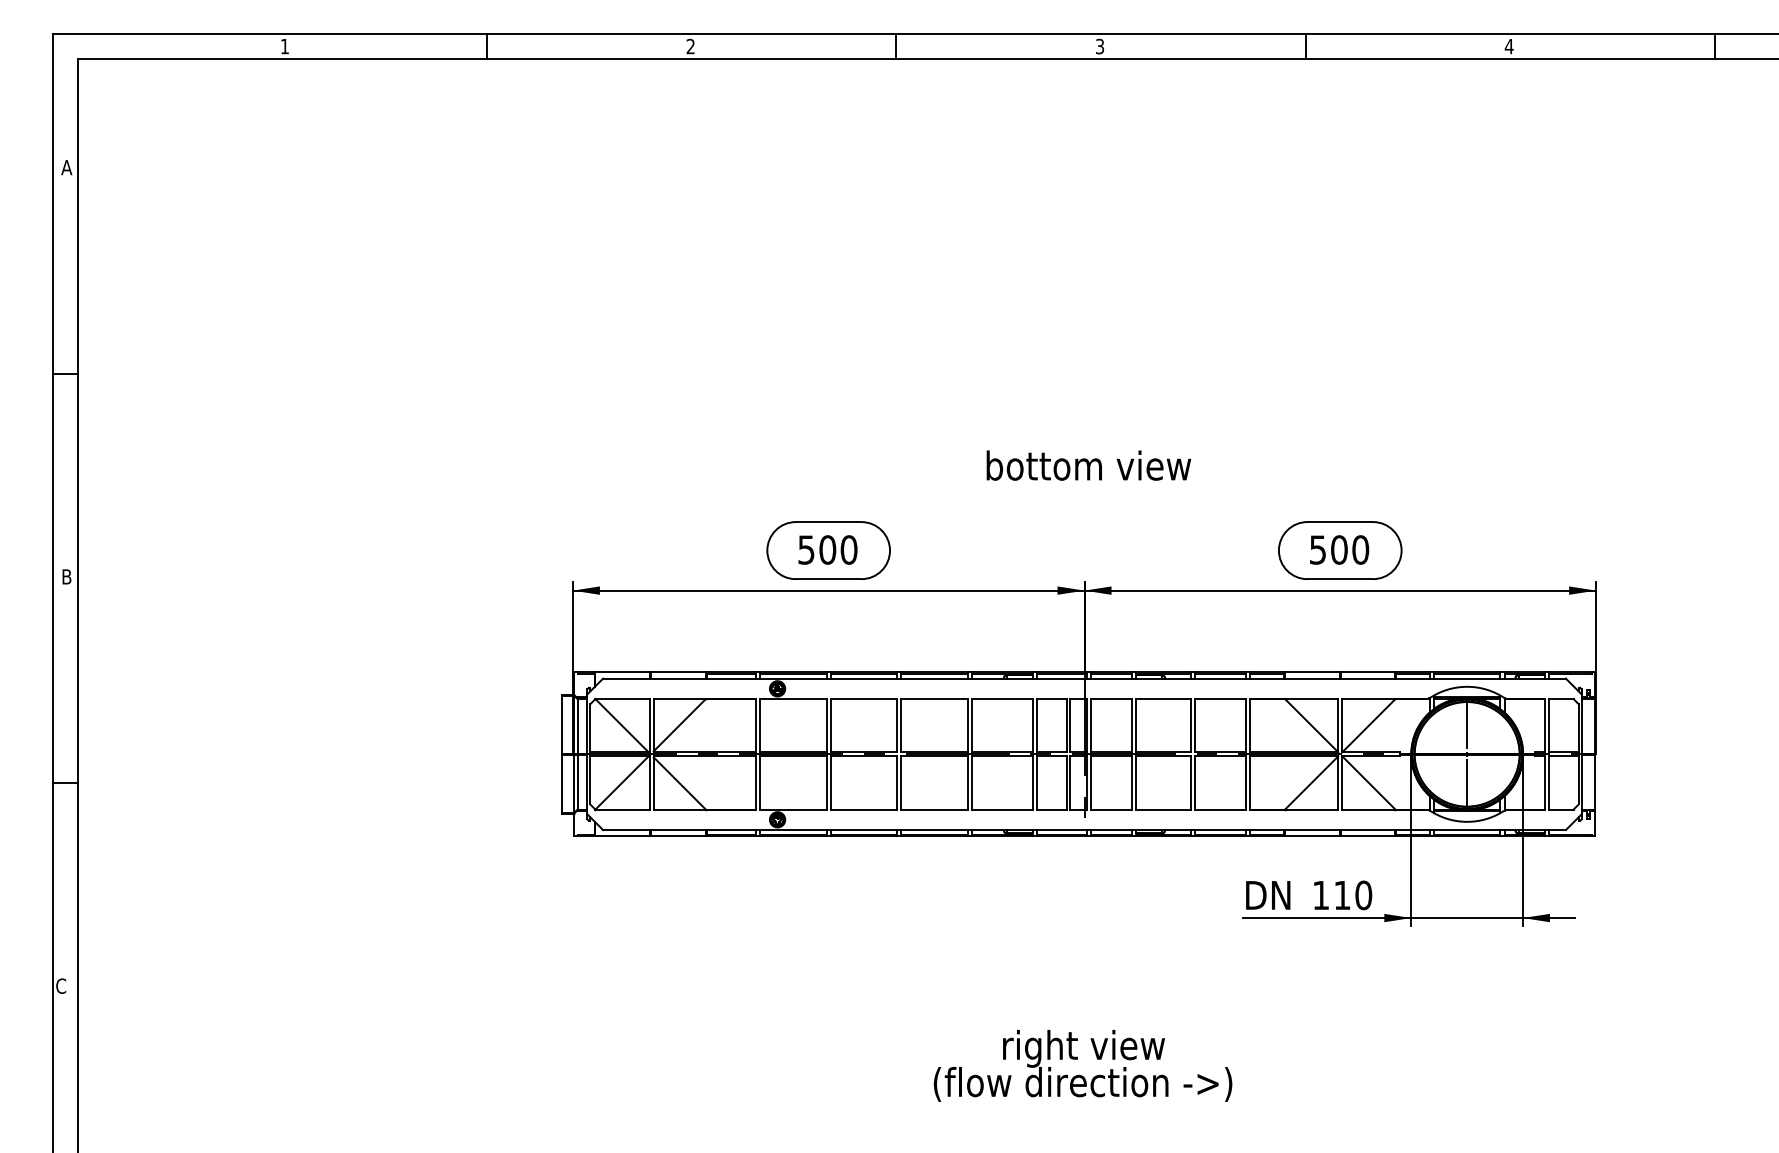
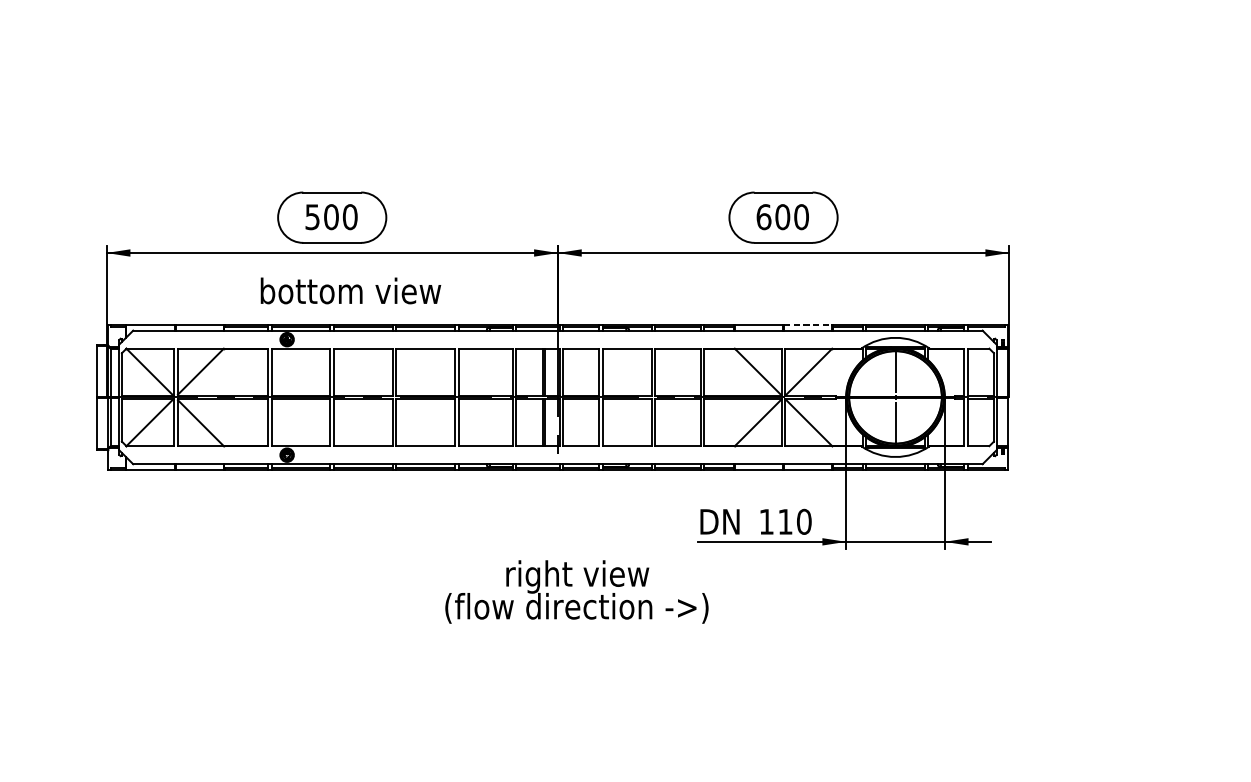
text: (1088, 465) -> (350, 290), moved
text: (1317, 549) -> (763, 216), 500 -> 600
line: (1368, 672) -> (808, 325), solid -> dashed
text: (1082, 1065) -> (576, 591), moved

